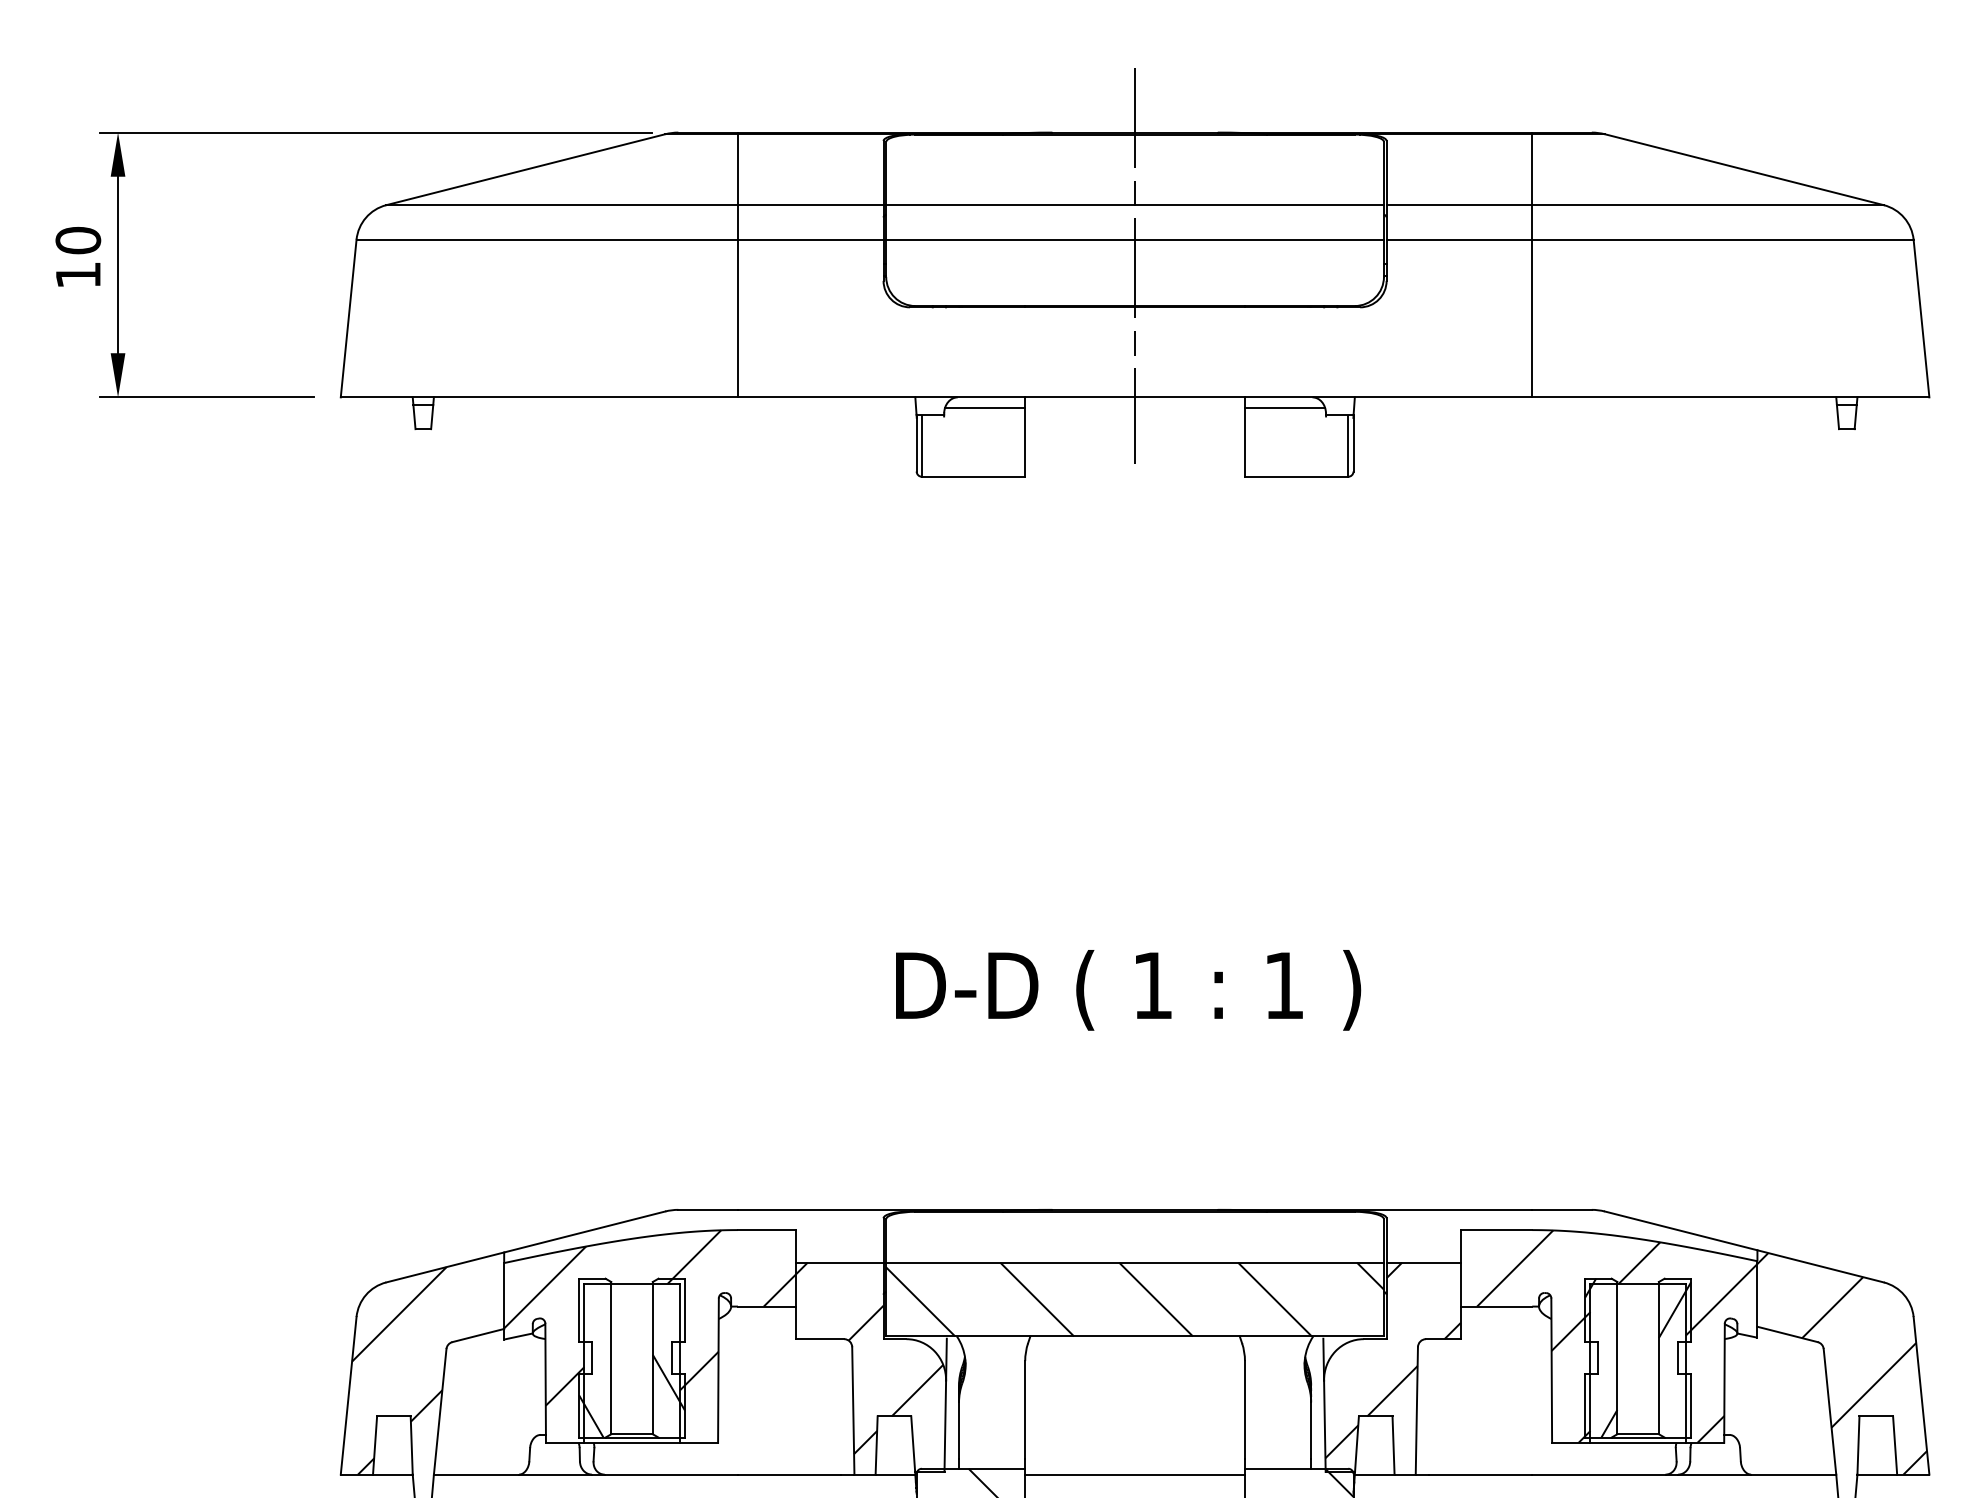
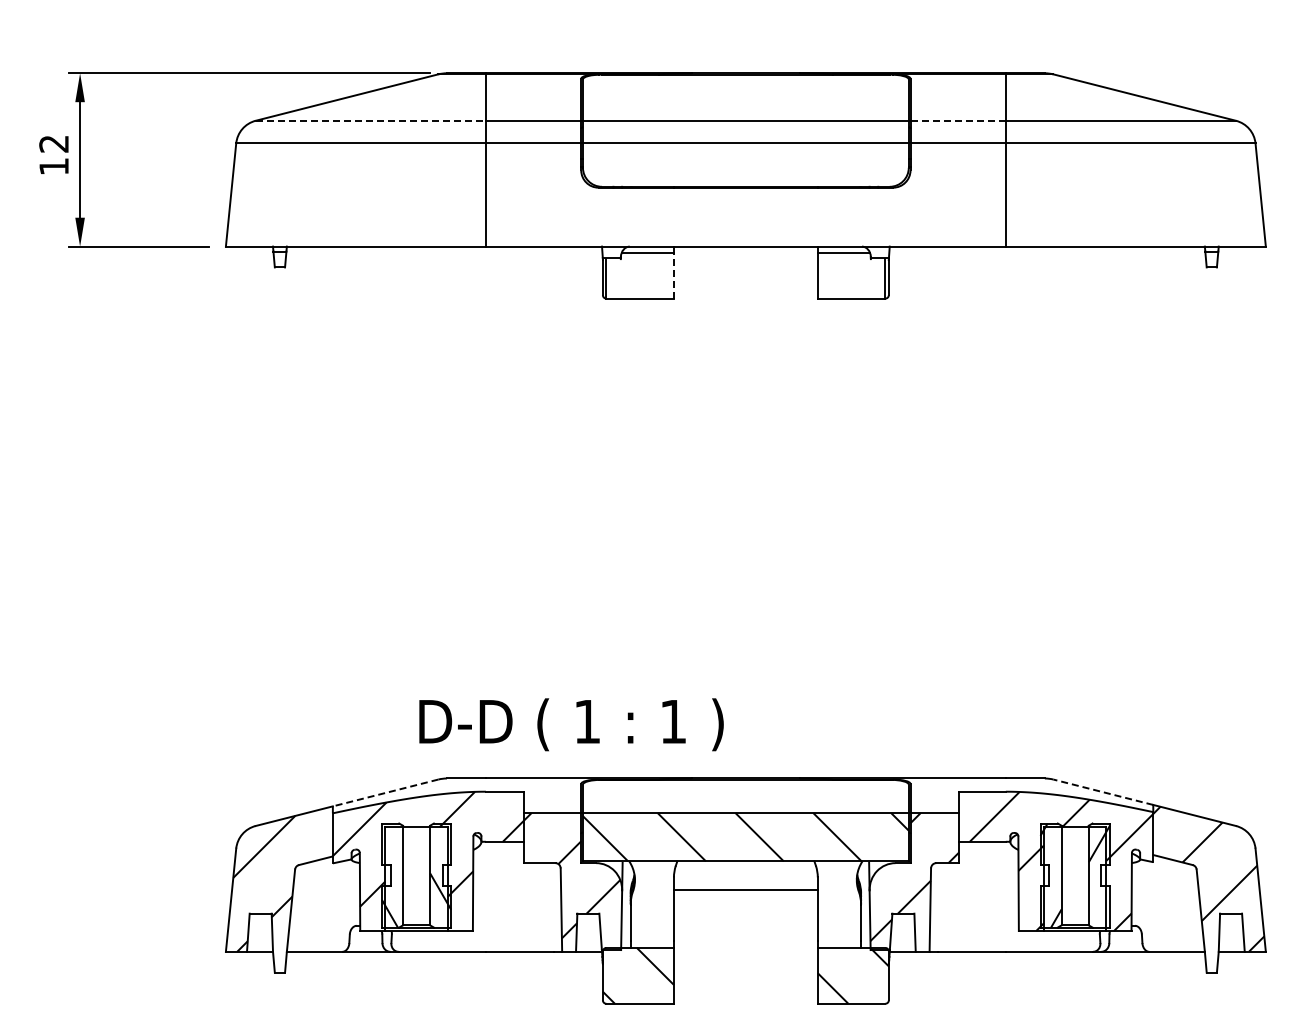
line: (563, 204) -> (371, 120), solid -> dashed
line: (1459, 204) -> (958, 120), solid -> dashed
text: (77, 239) -> (53, 143), 10 -> 12
line: (1134, 265) -> (745, 160), removed
line: (1024, 441) -> (673, 275), solid -> dashed
text: (1128, 989) -> (571, 724), moved
line: (1681, 1231) -> (1103, 792), solid -> dashed
line: (584, 1232) -> (385, 793), solid -> dashed
line: (1134, 1474) -> (745, 889), moved

